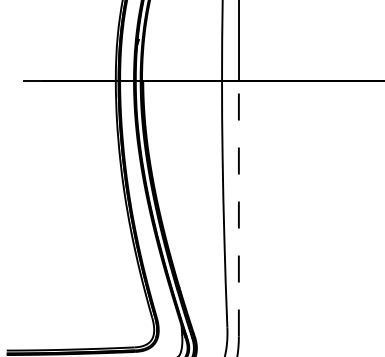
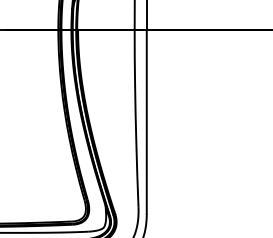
line: (238, 208) -> (146, 121), dashed -> solid

